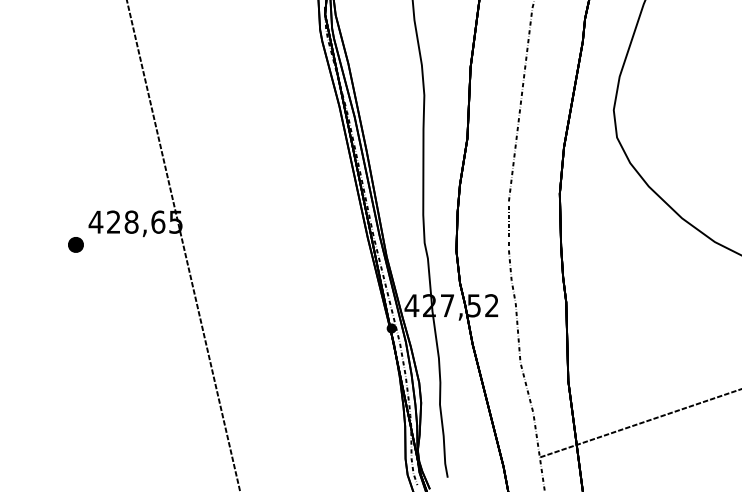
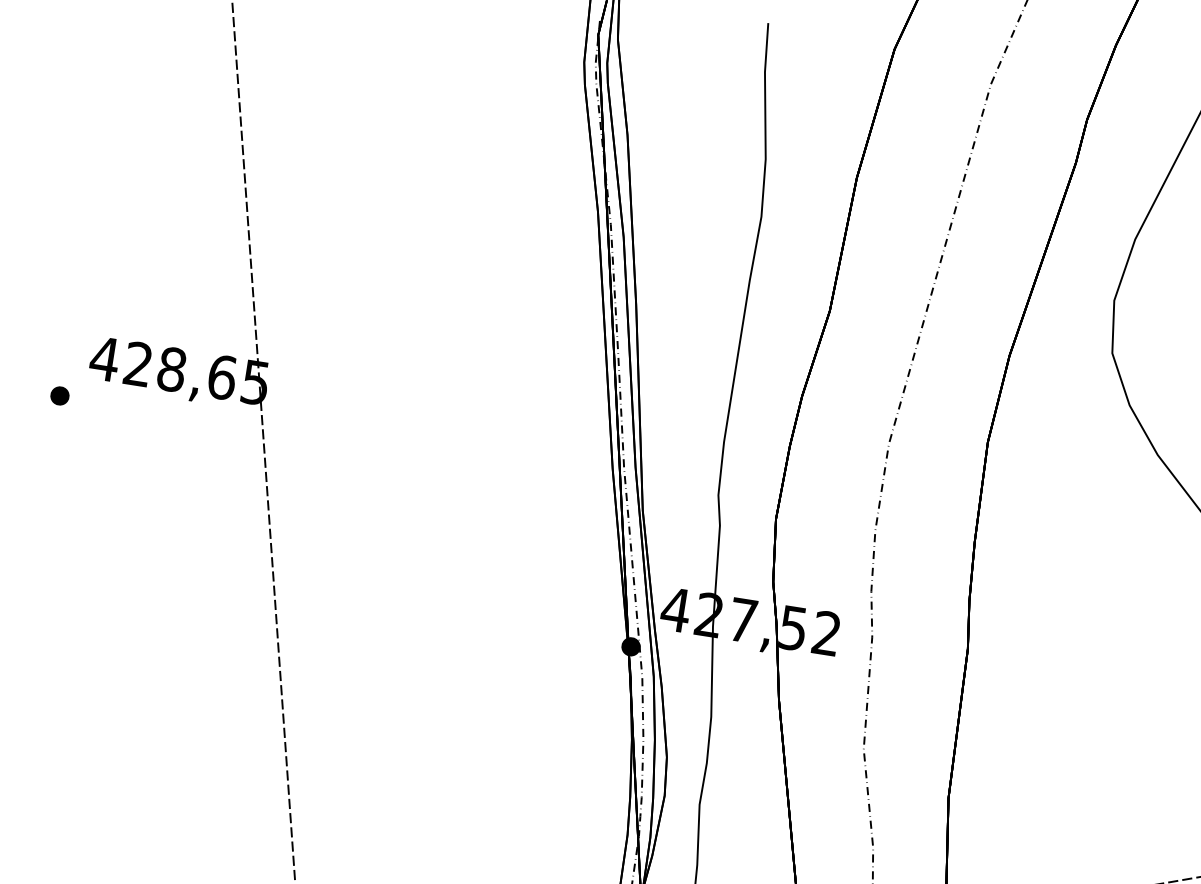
part: (75, 244) -> (59, 395), size x0.62

